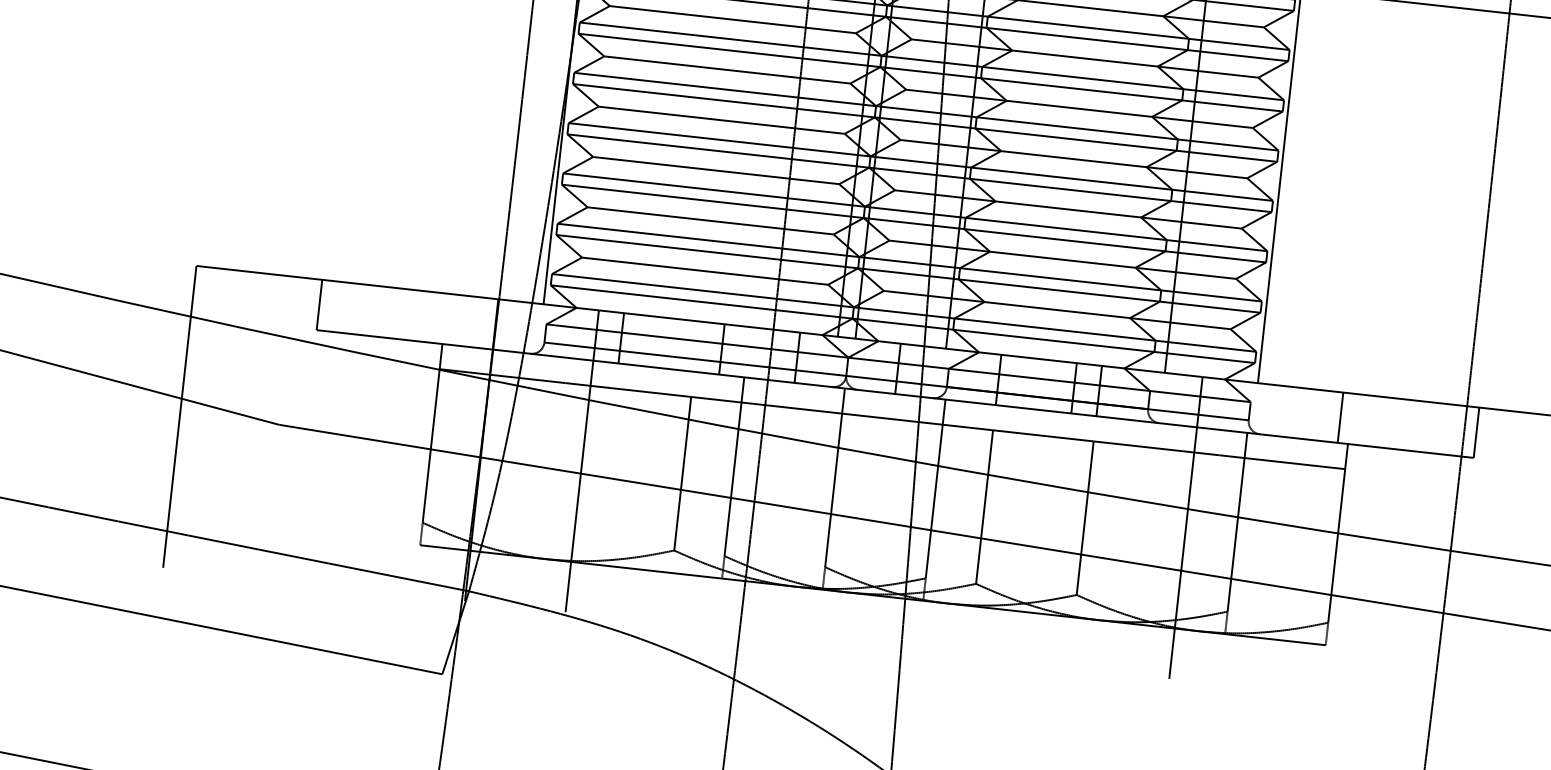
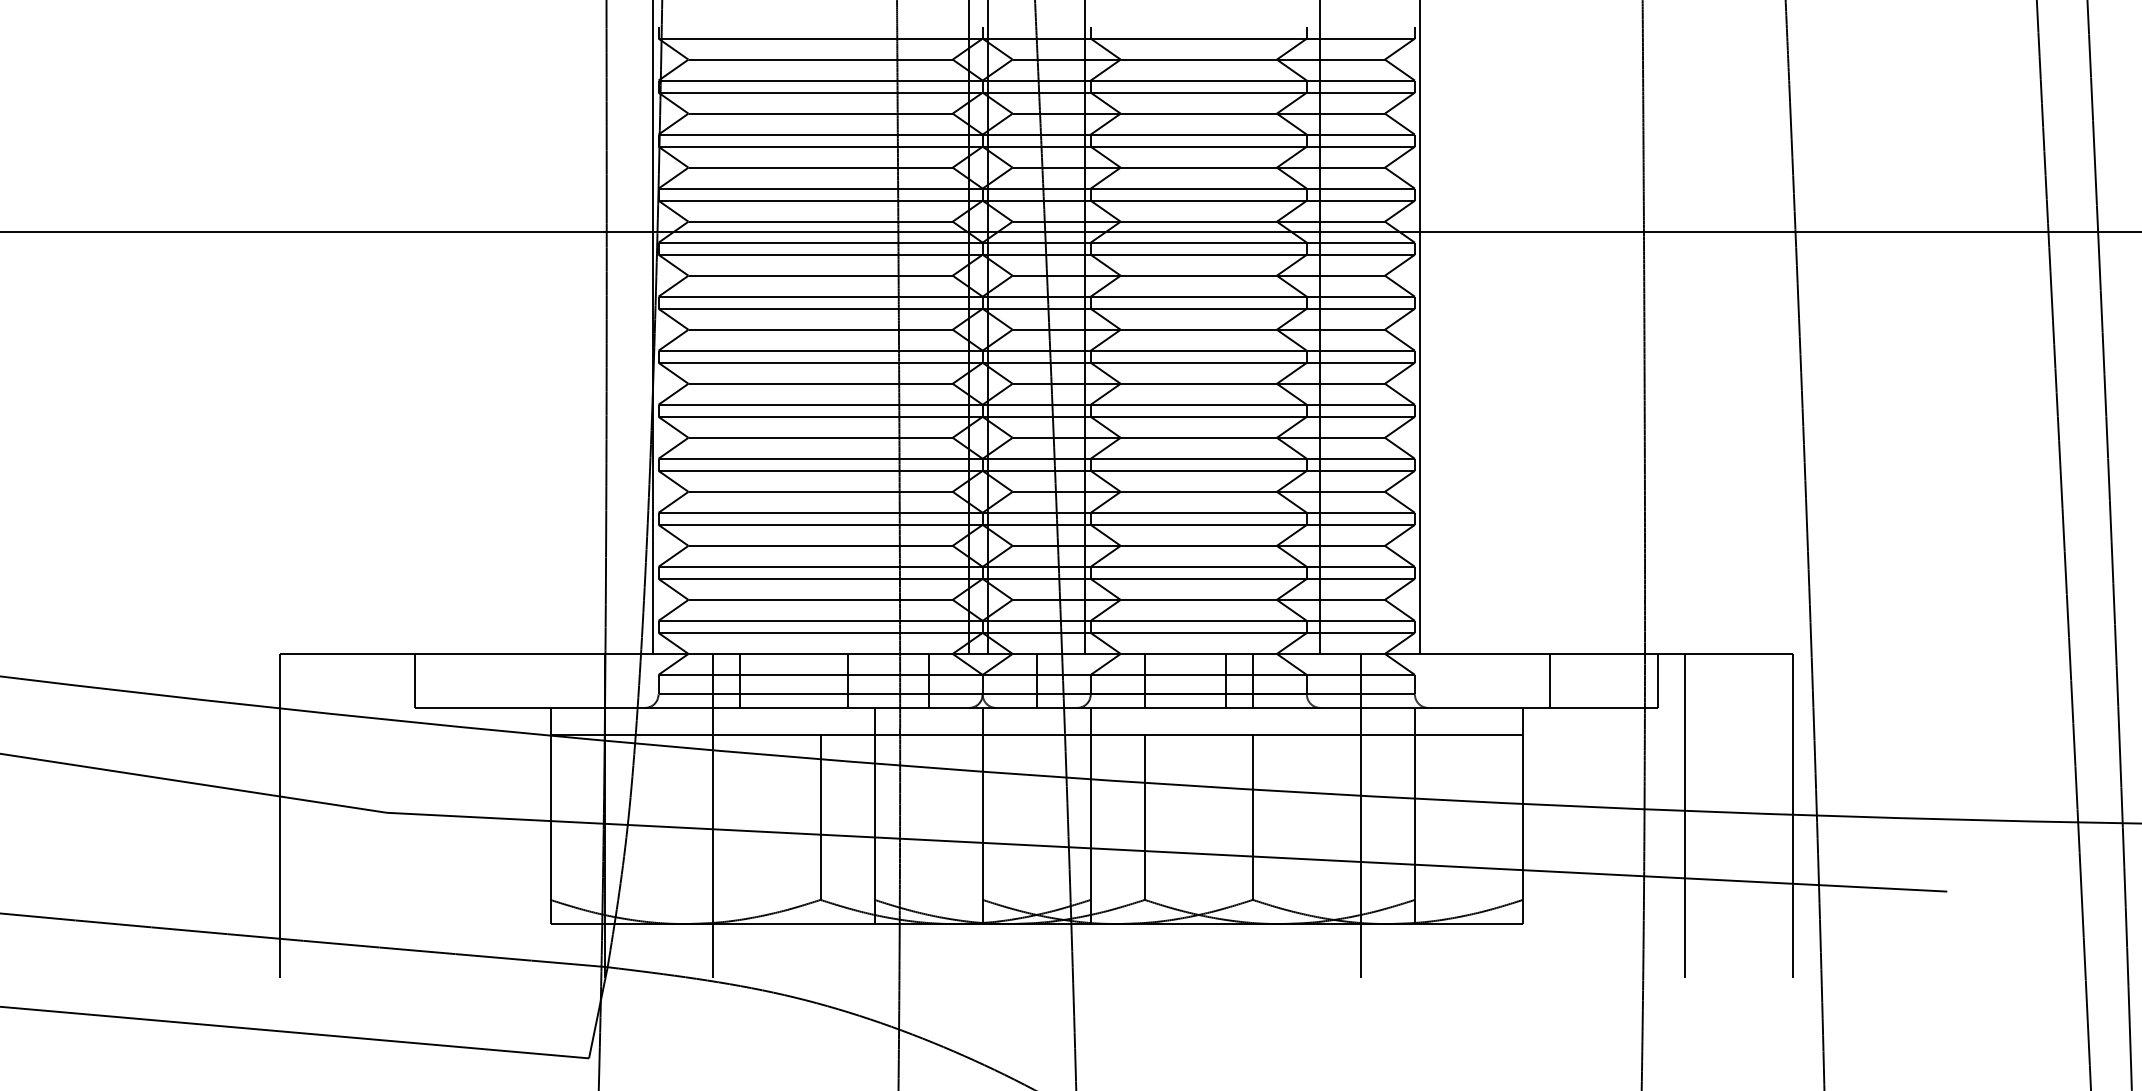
line: (1340, 417) -> (1549, 680), moved
line: (1488, 560) -> (1685, 815), added

